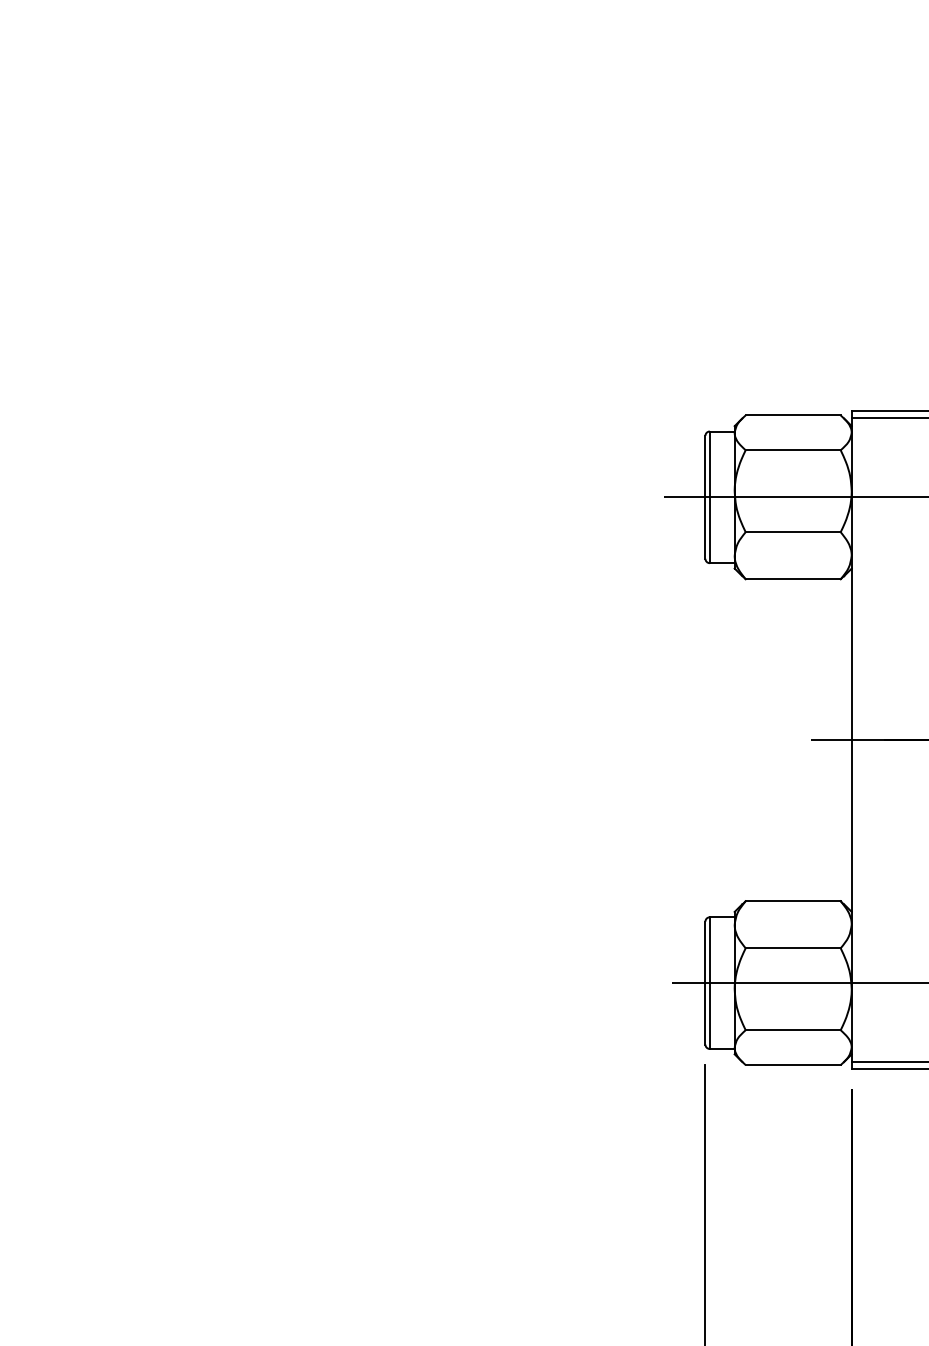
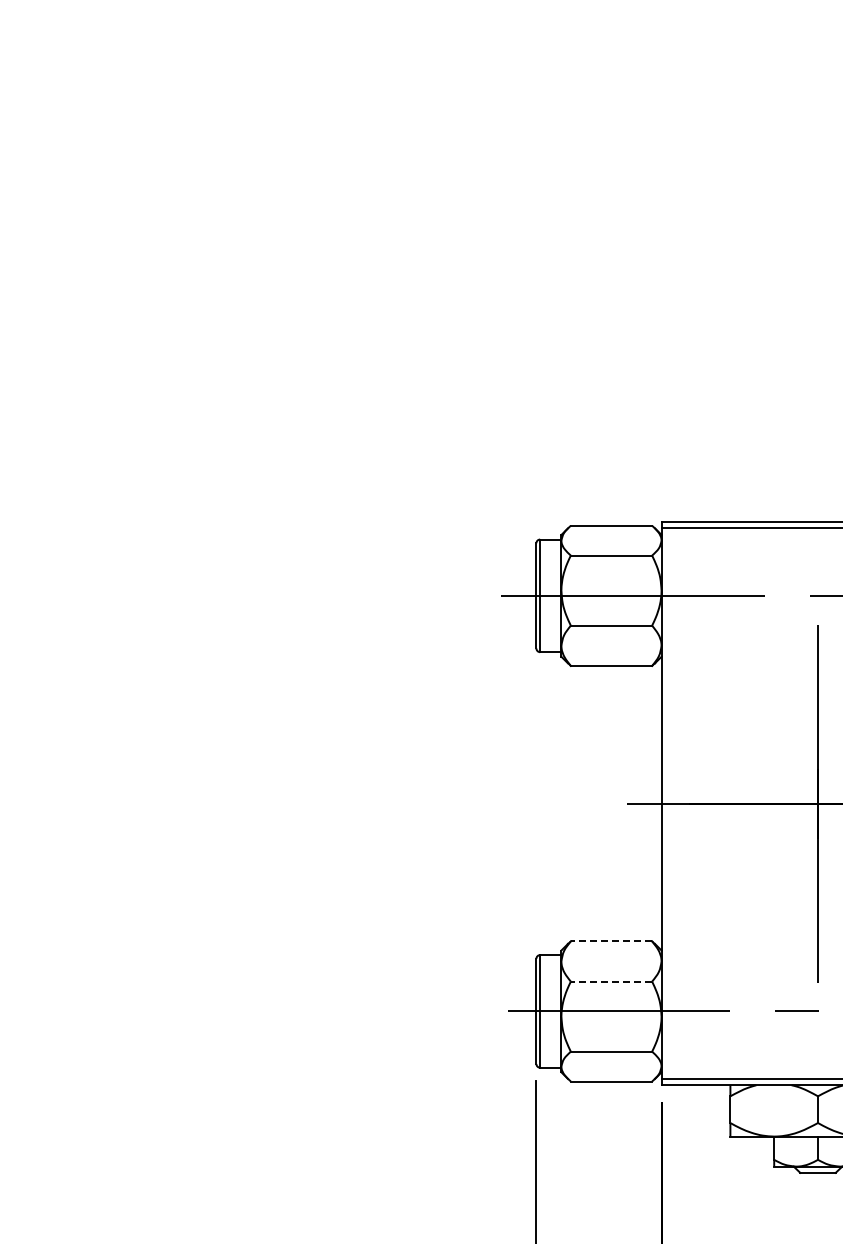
line: (793, 901) -> (611, 941), solid -> dashed
line: (793, 948) -> (611, 981), solid -> dashed

